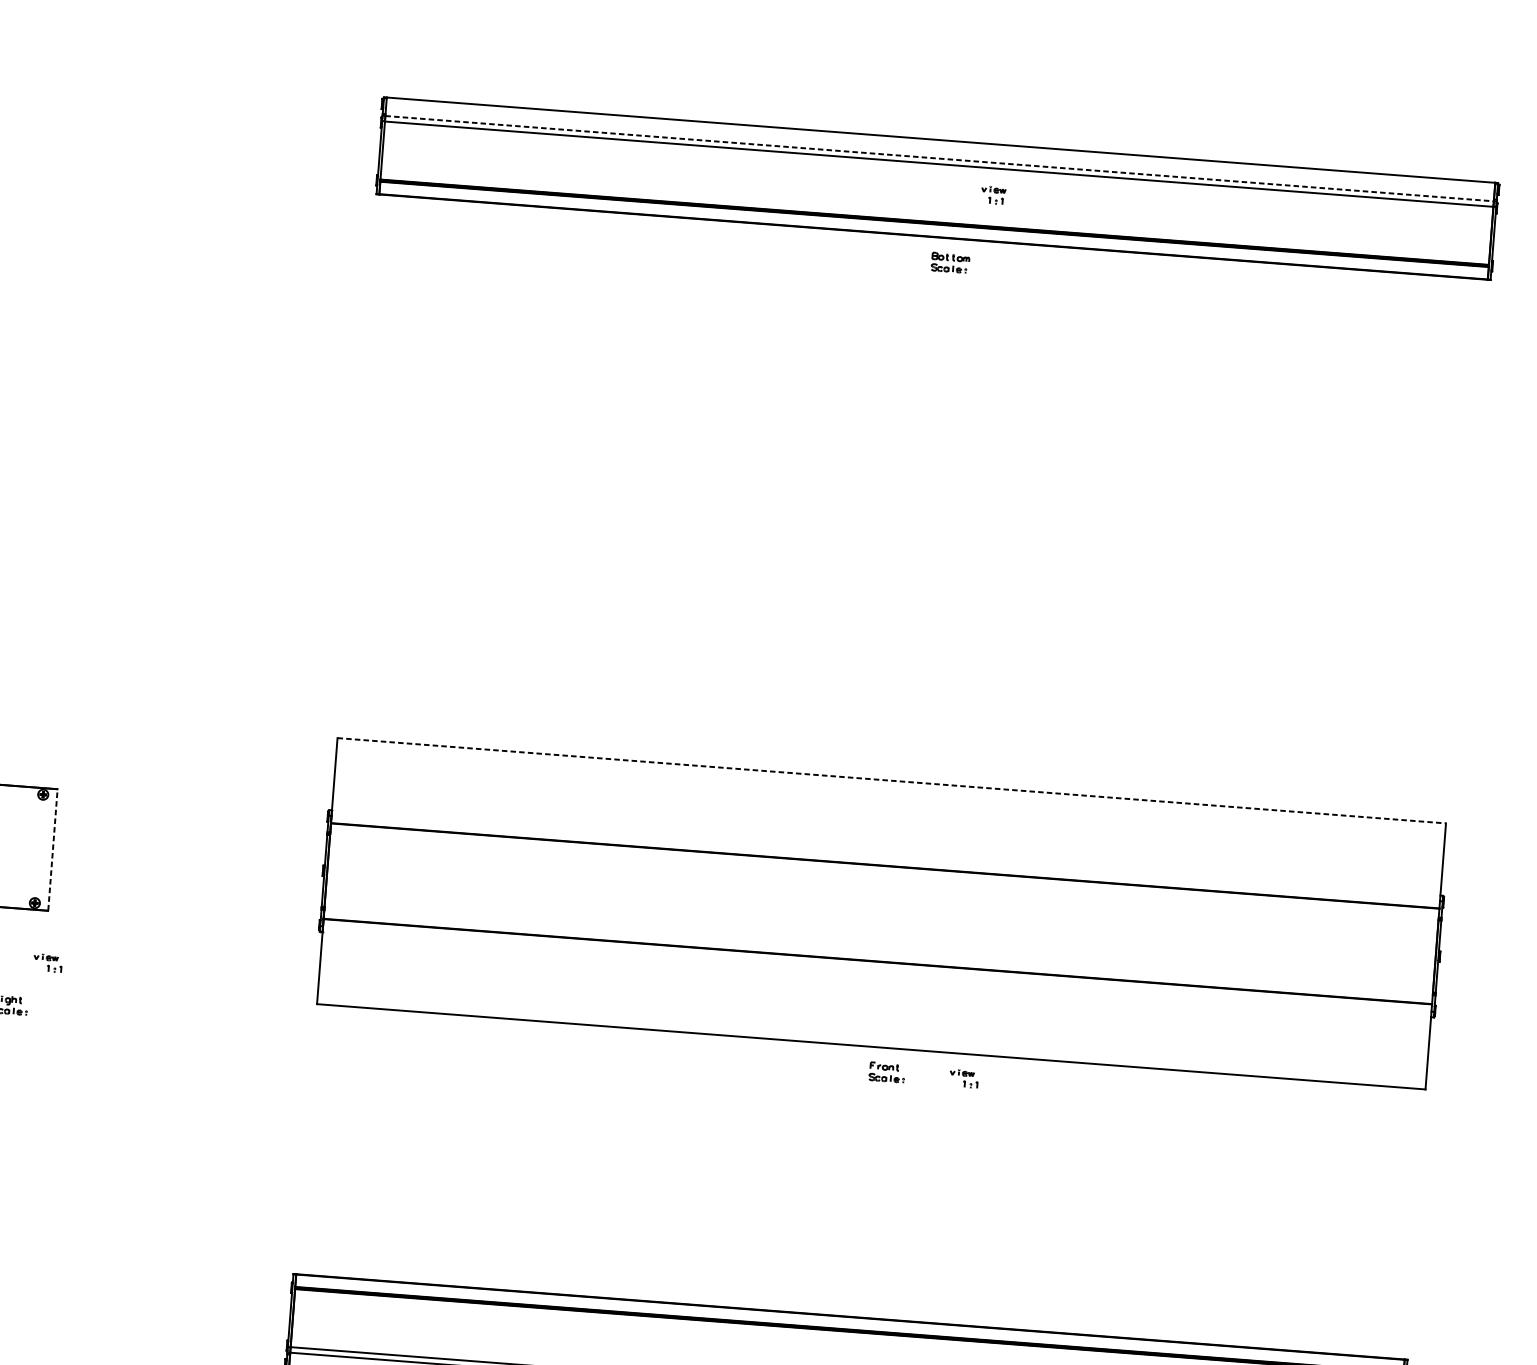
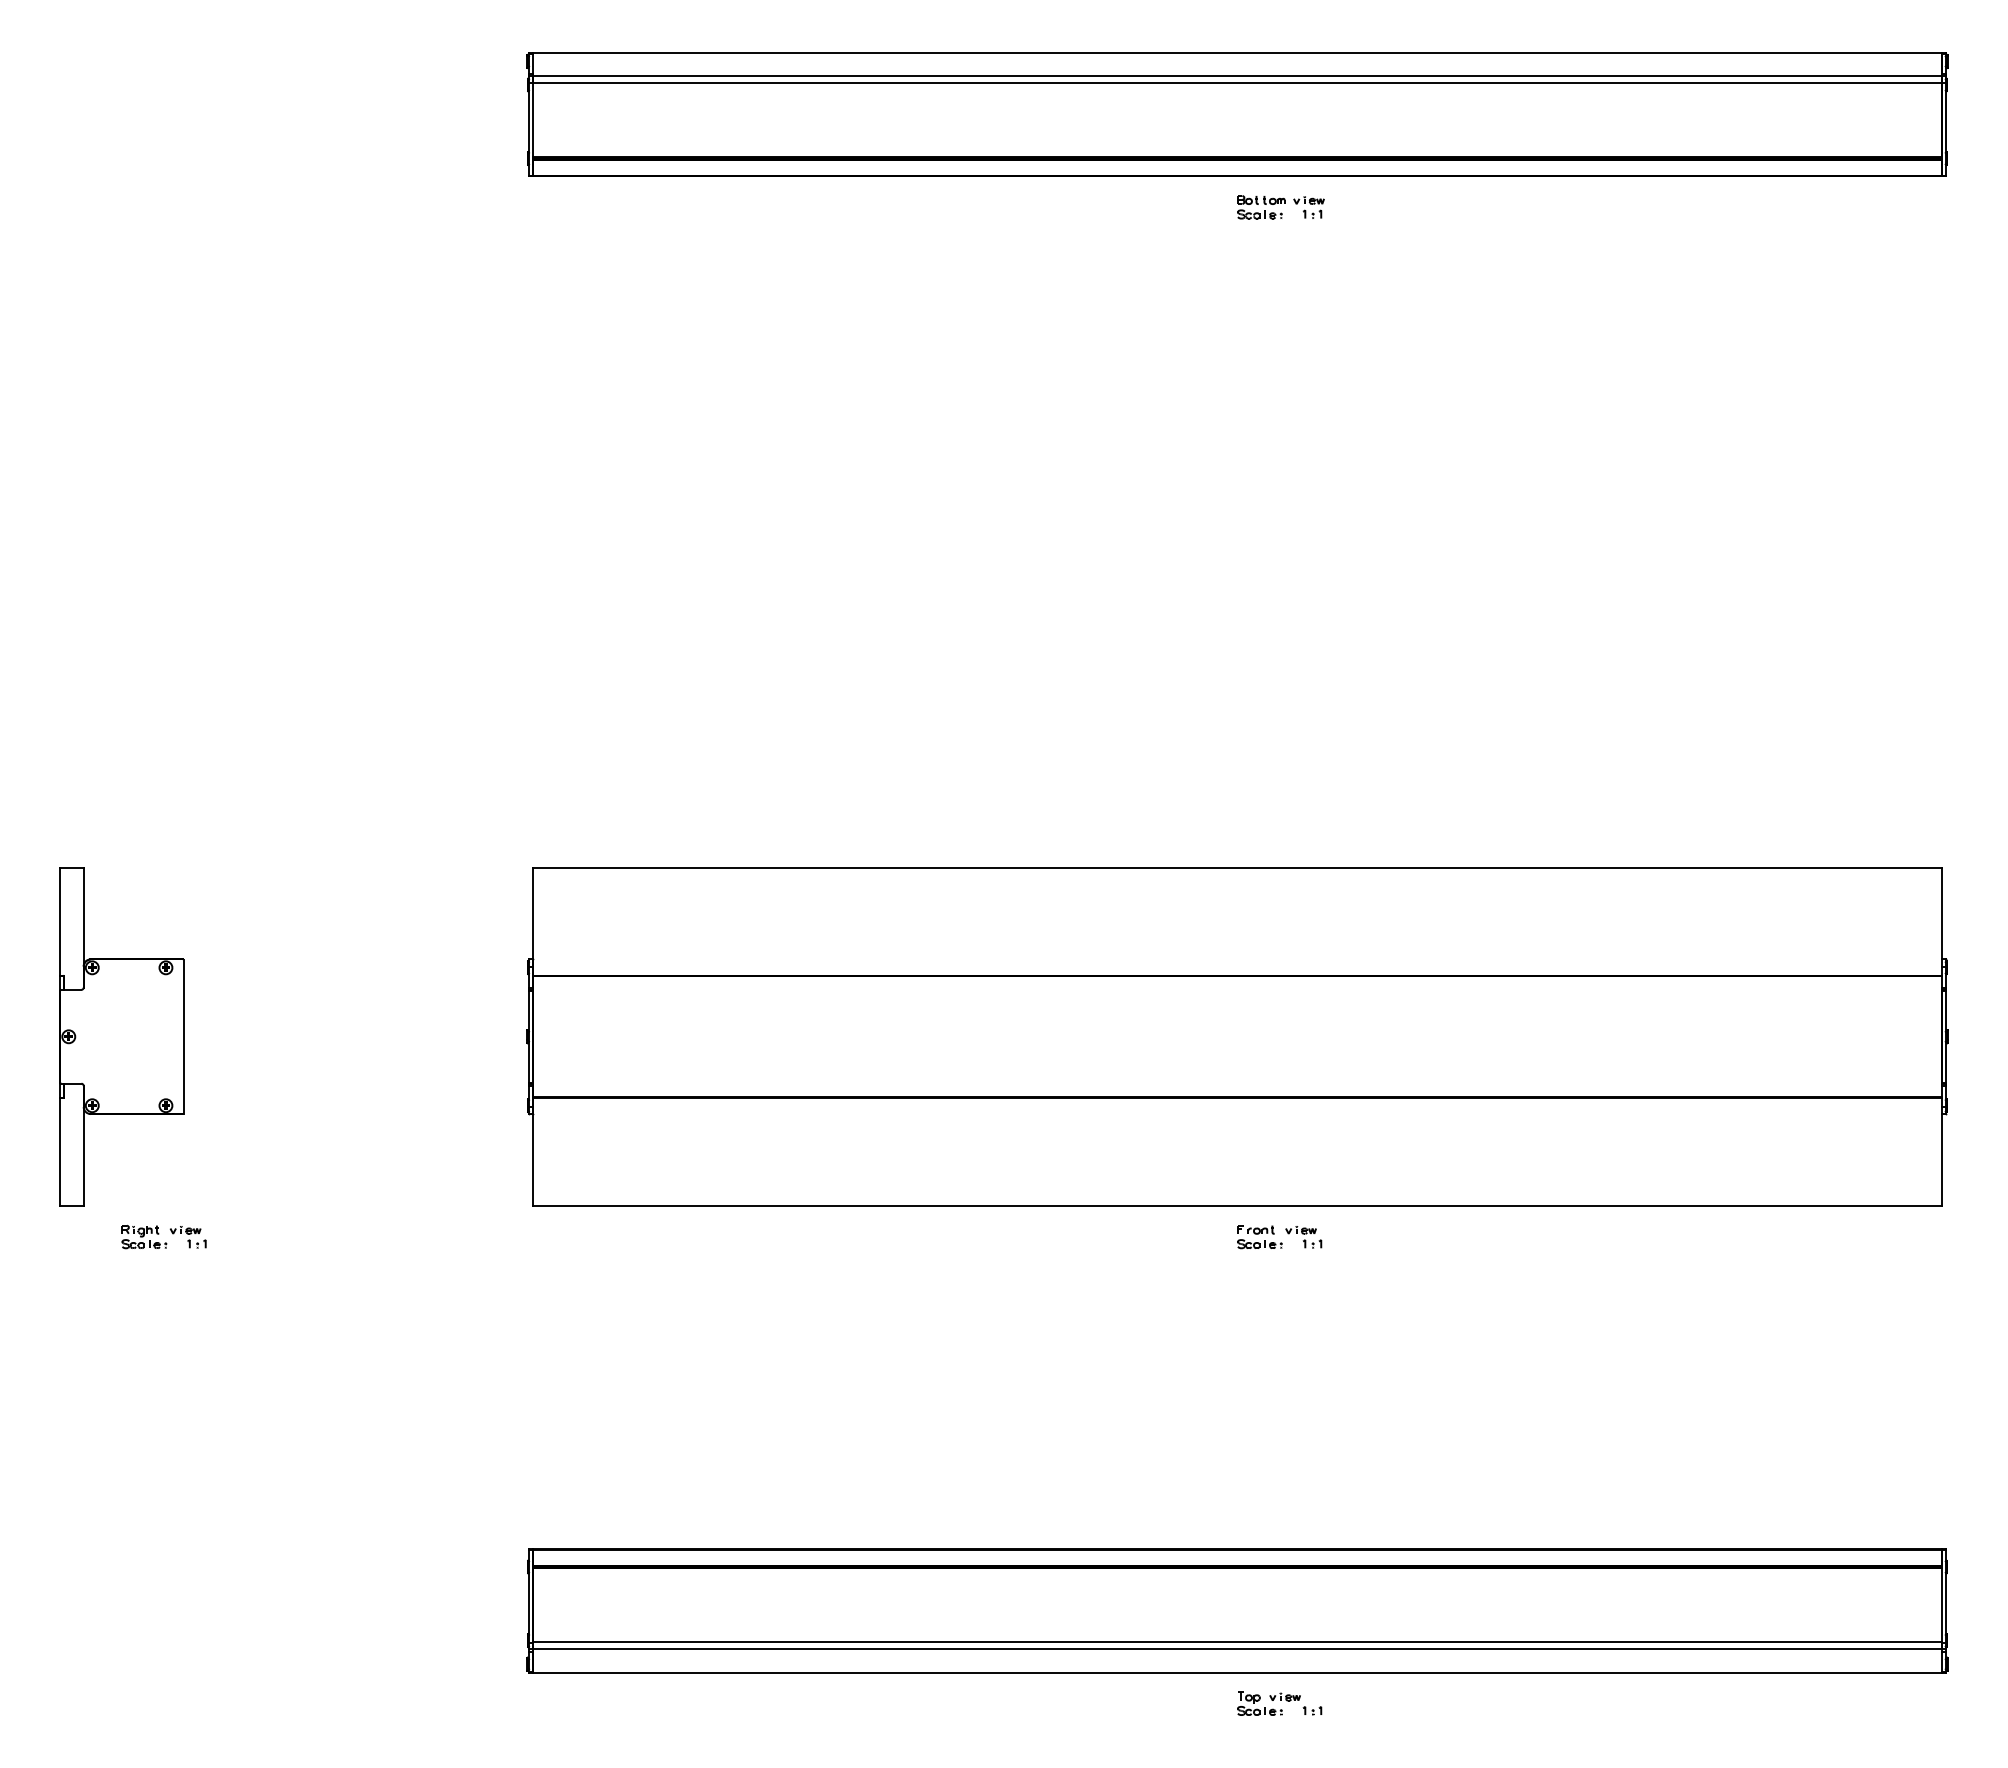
line: (939, 158) -> (1237, 76), dashed -> solid
part: (993, 195) -> (1308, 207), moved
line: (891, 780) -> (1237, 867), dashed -> solid
line: (52, 849) -> (183, 1036), dashed -> solid
part: (47, 963) -> (187, 1237), moved
part: (963, 1078) -> (1303, 1237), moved

